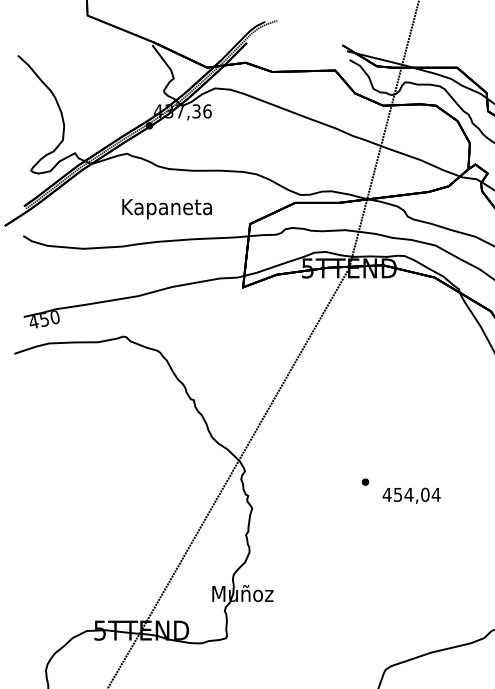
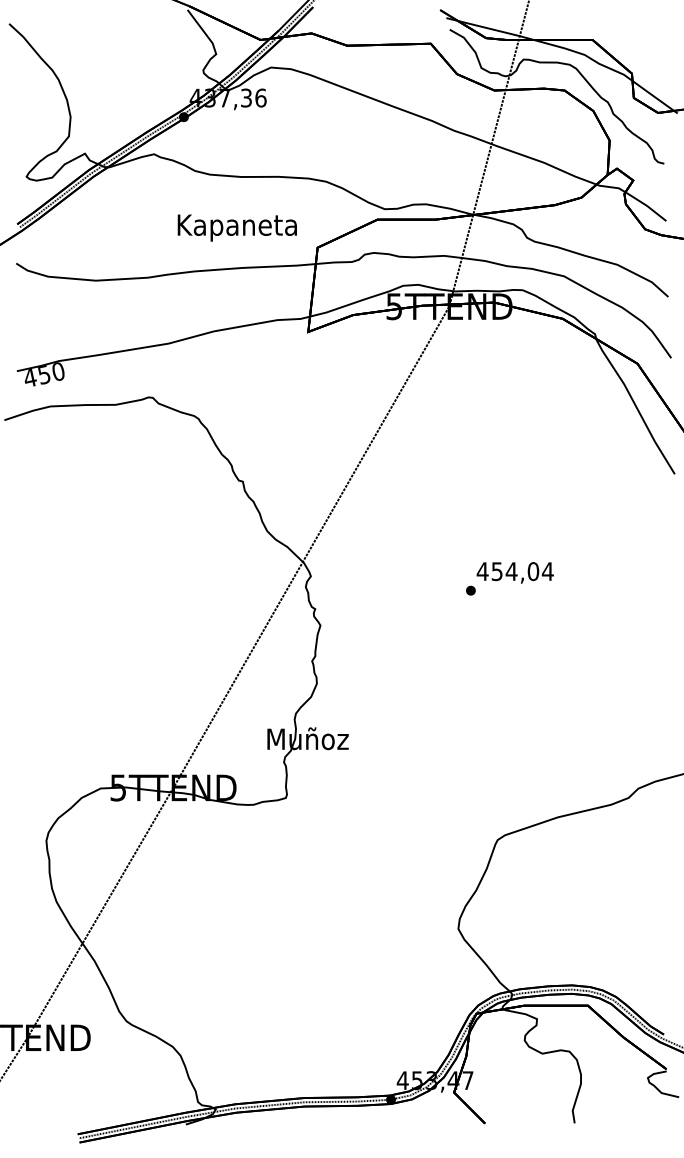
text: (166, 208) -> (236, 227), moved
text: (411, 495) -> (514, 572), moved

